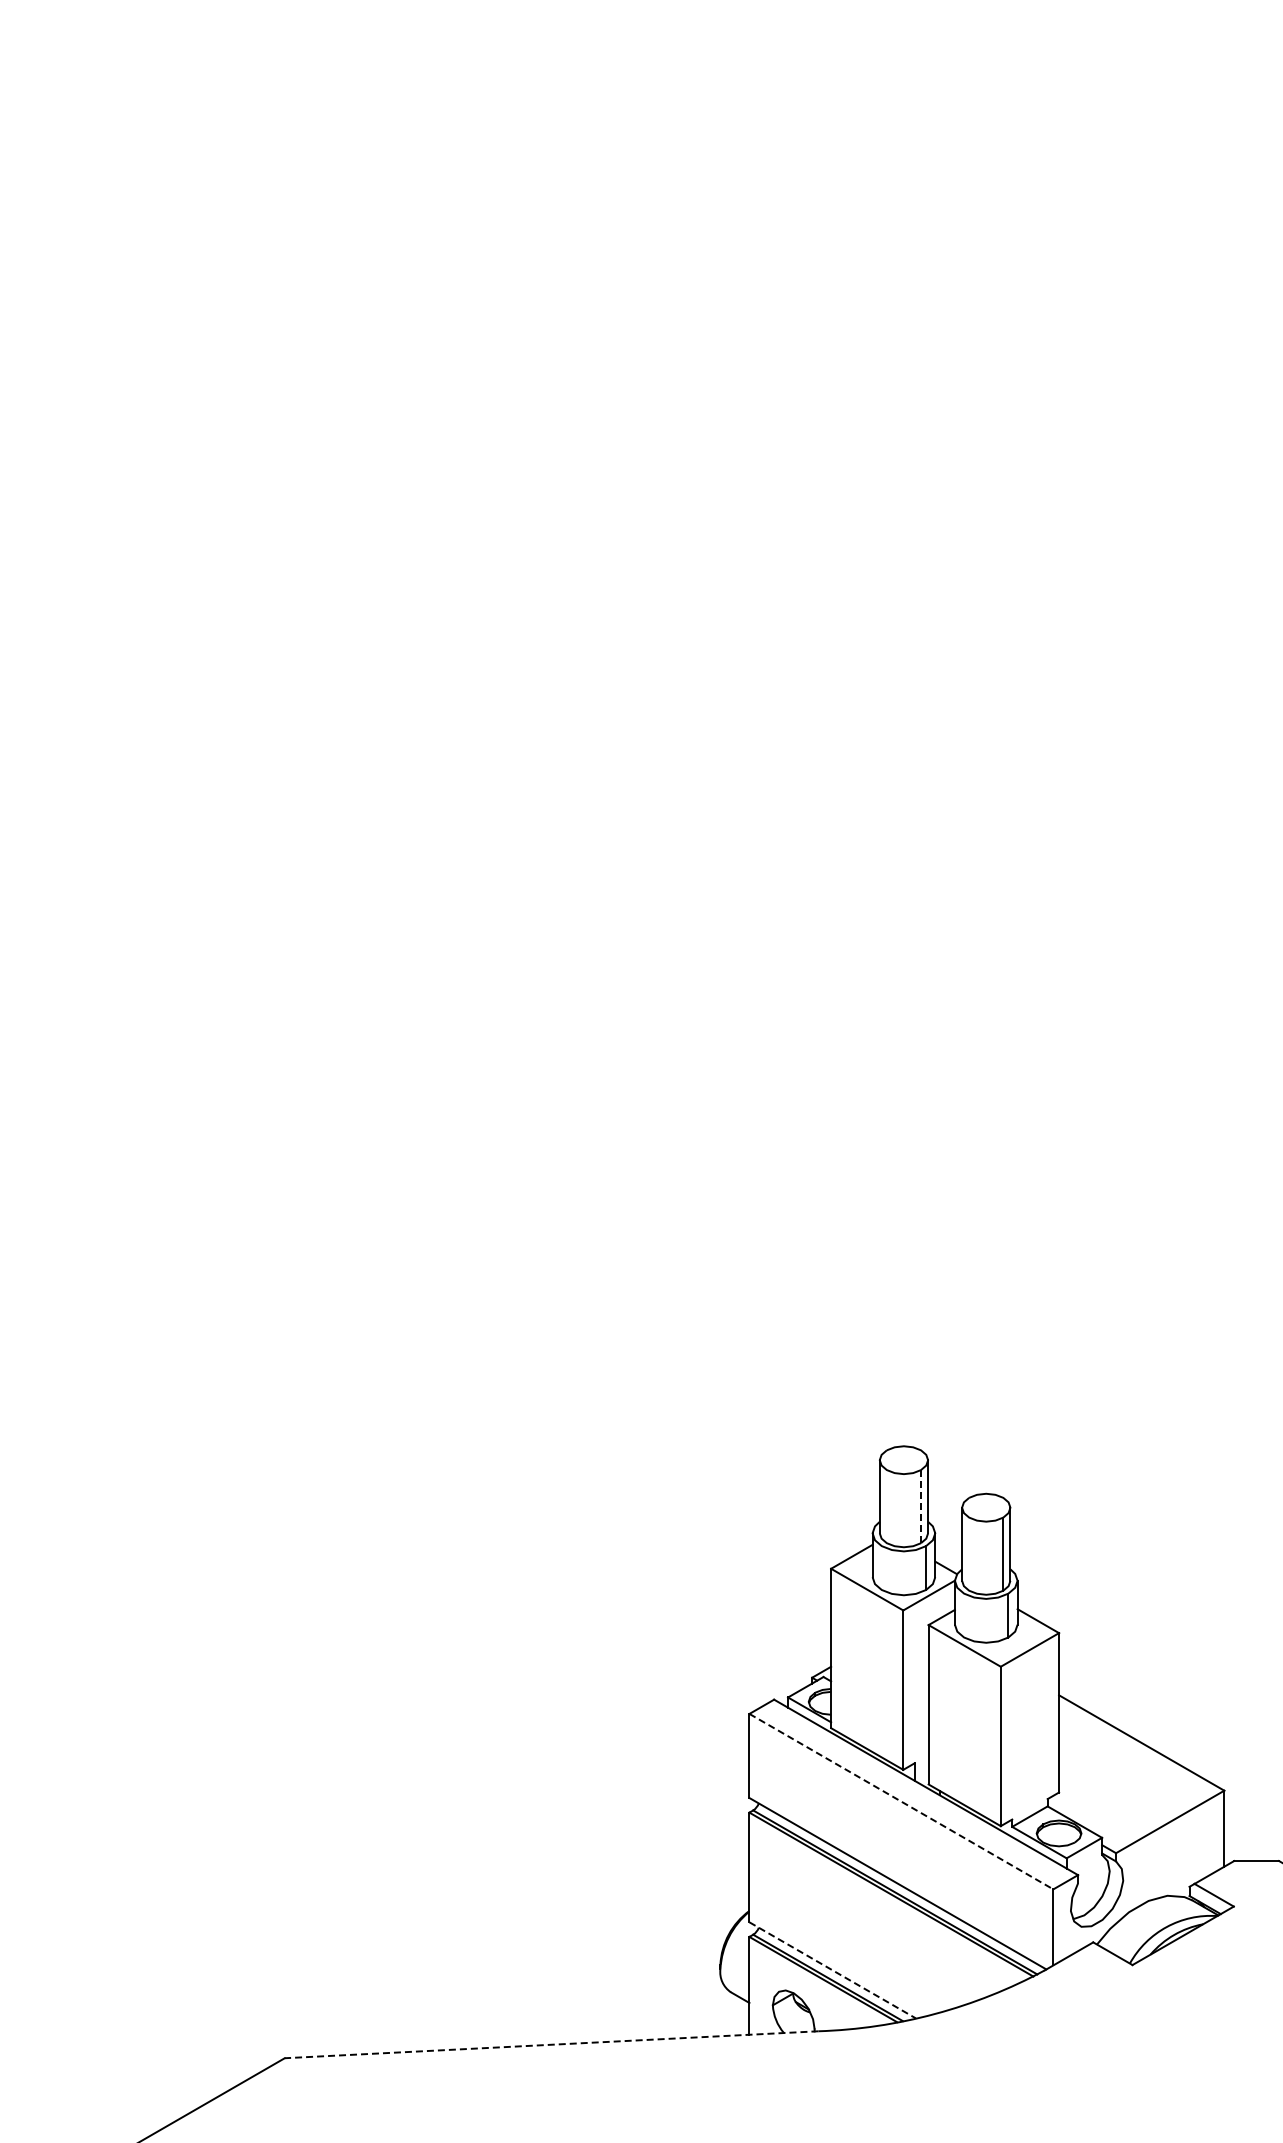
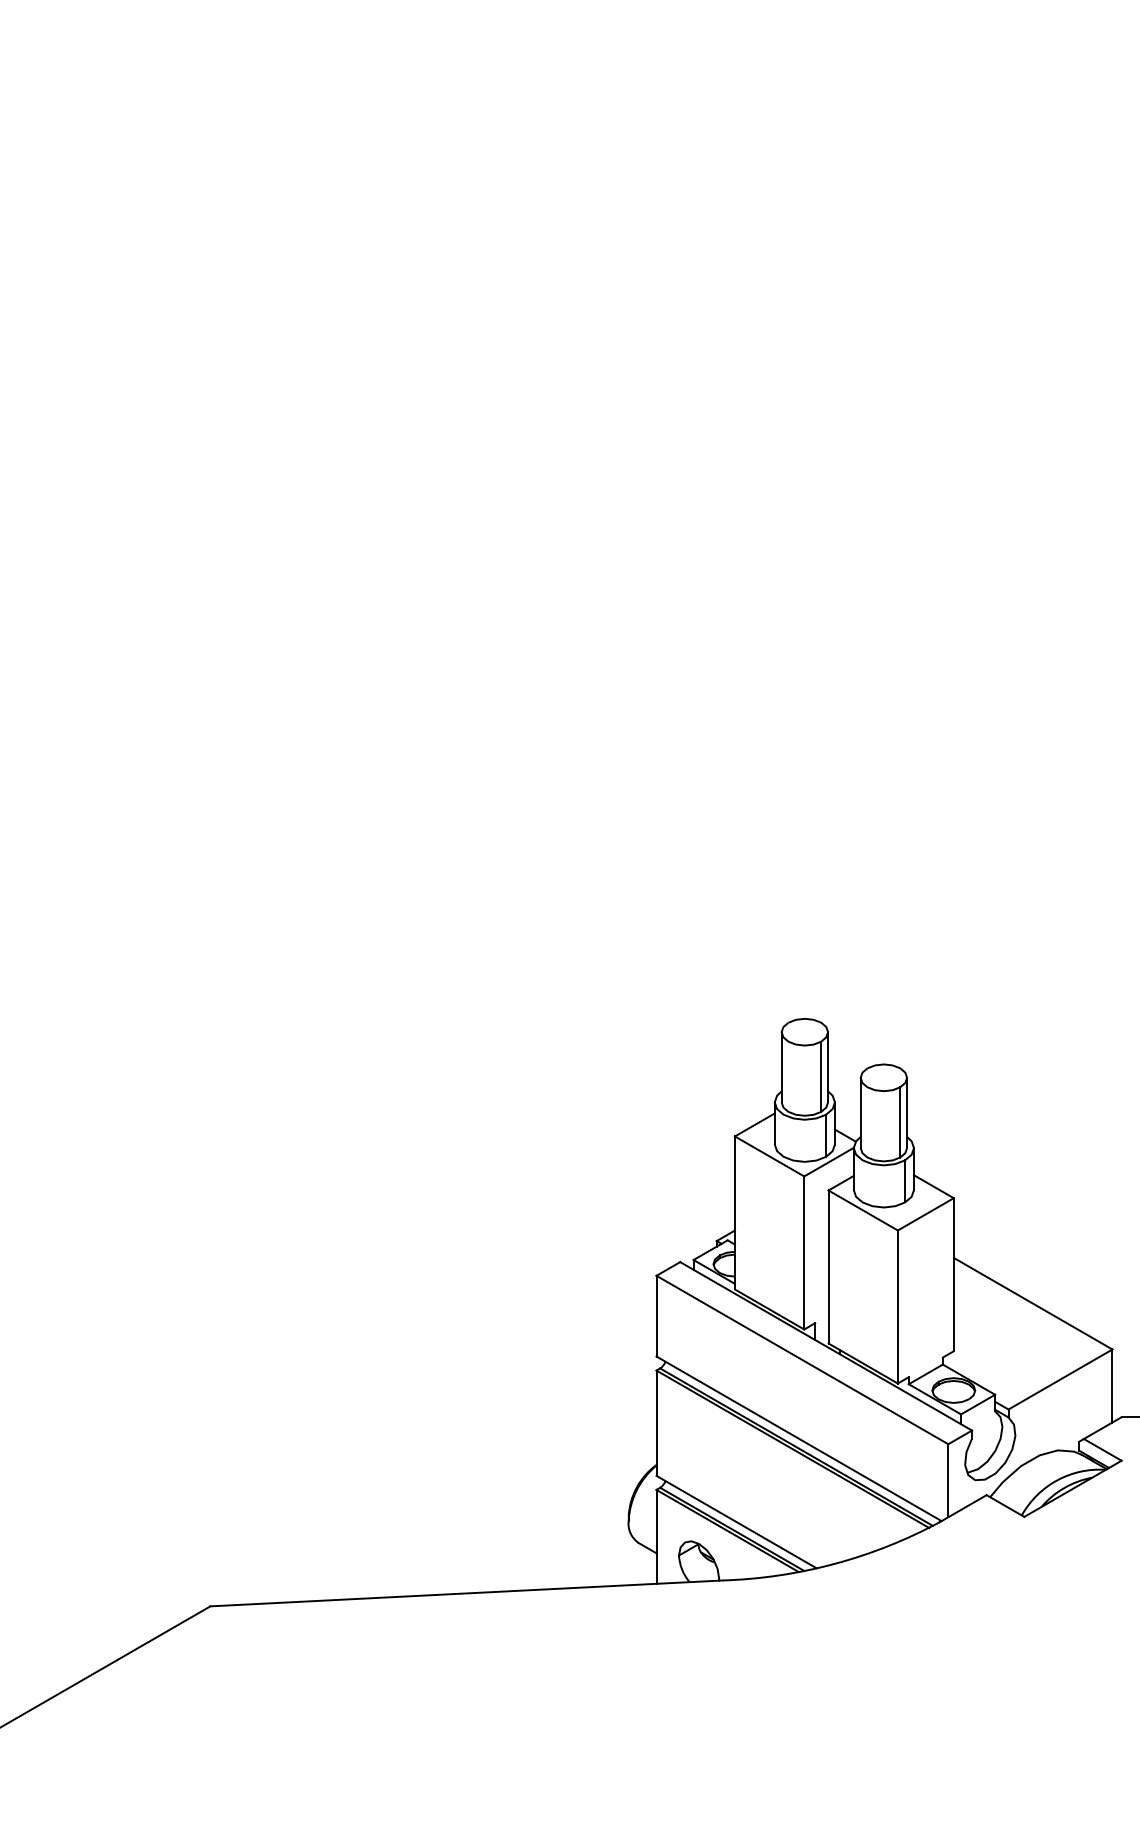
line: (921, 1506) -> (821, 1076), dashed -> solid
line: (901, 1801) -> (802, 1359), dashed -> solid
line: (833, 1970) -> (737, 1522), dashed -> solid
line: (551, 2044) -> (466, 1593), dashed -> solid

